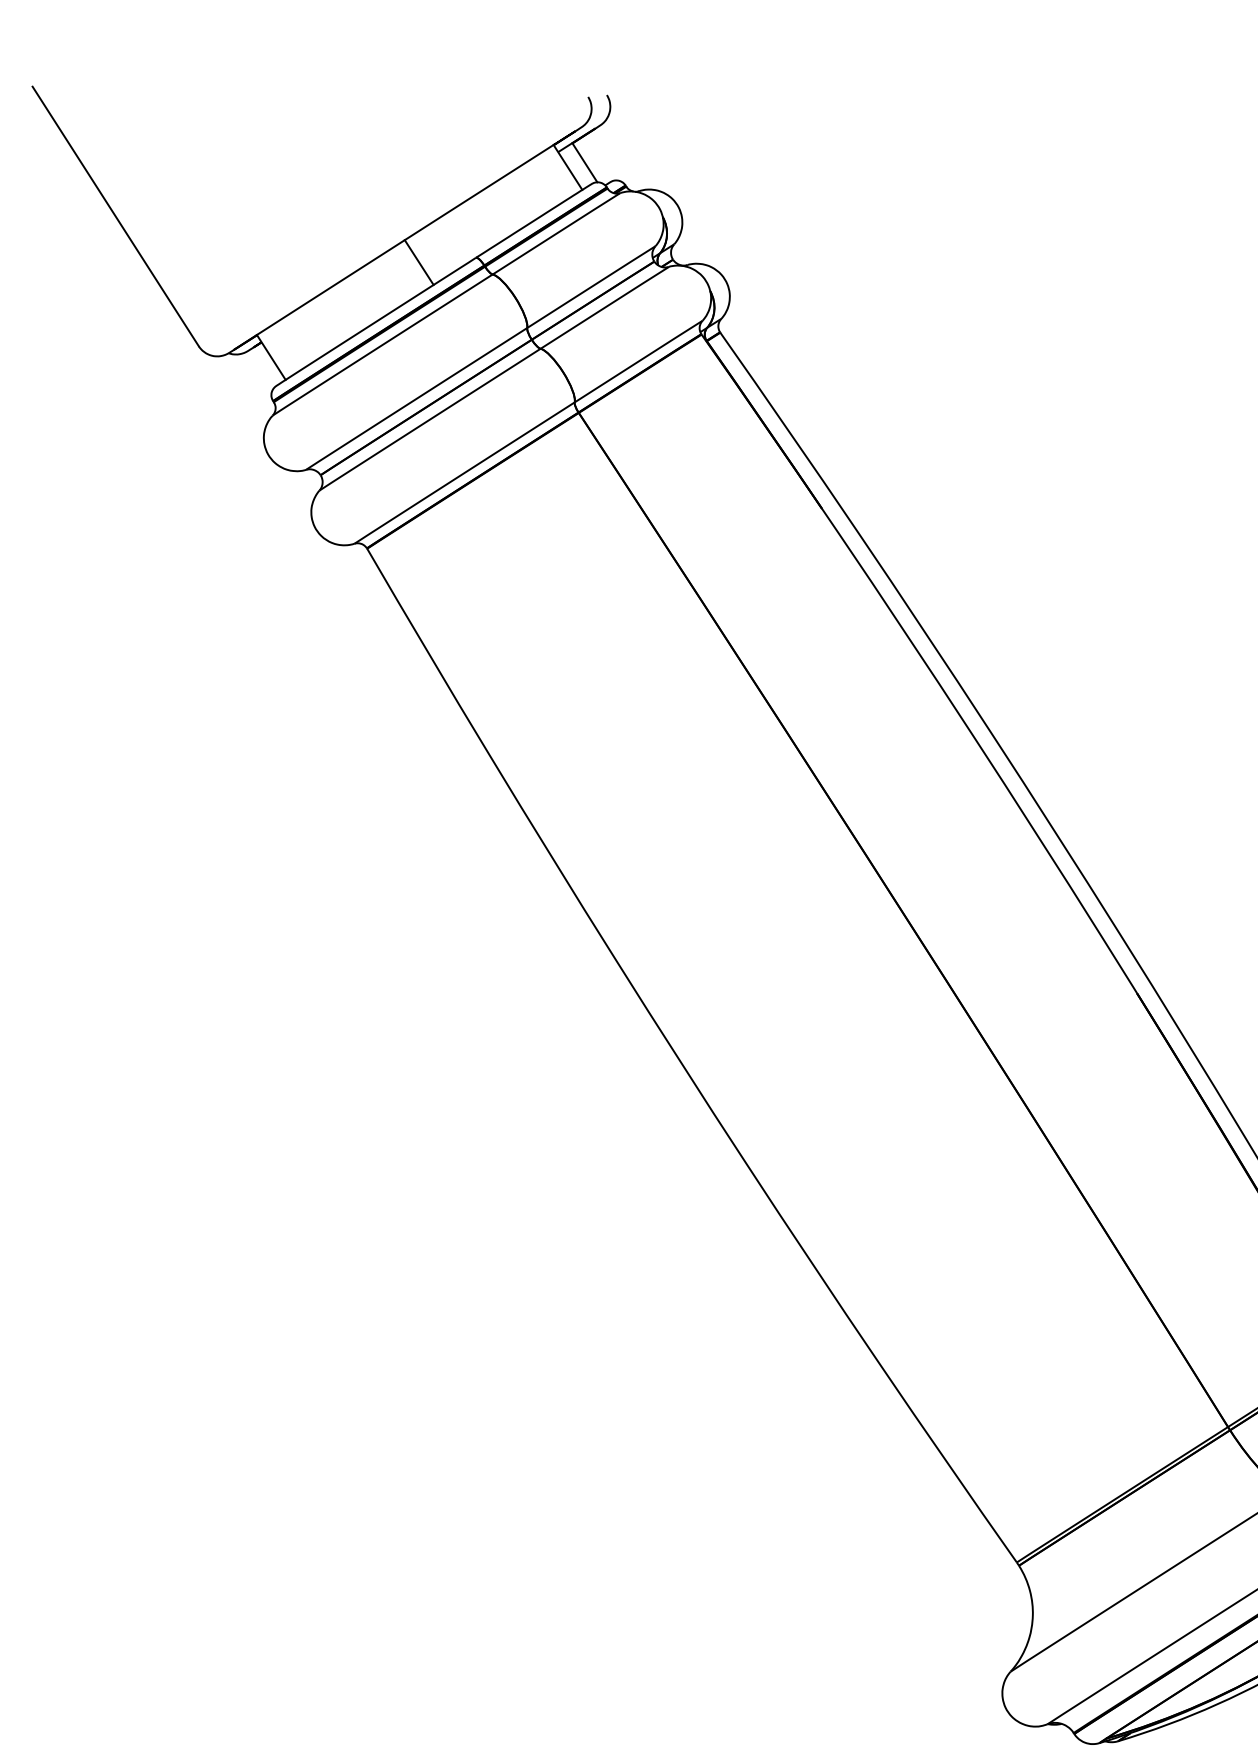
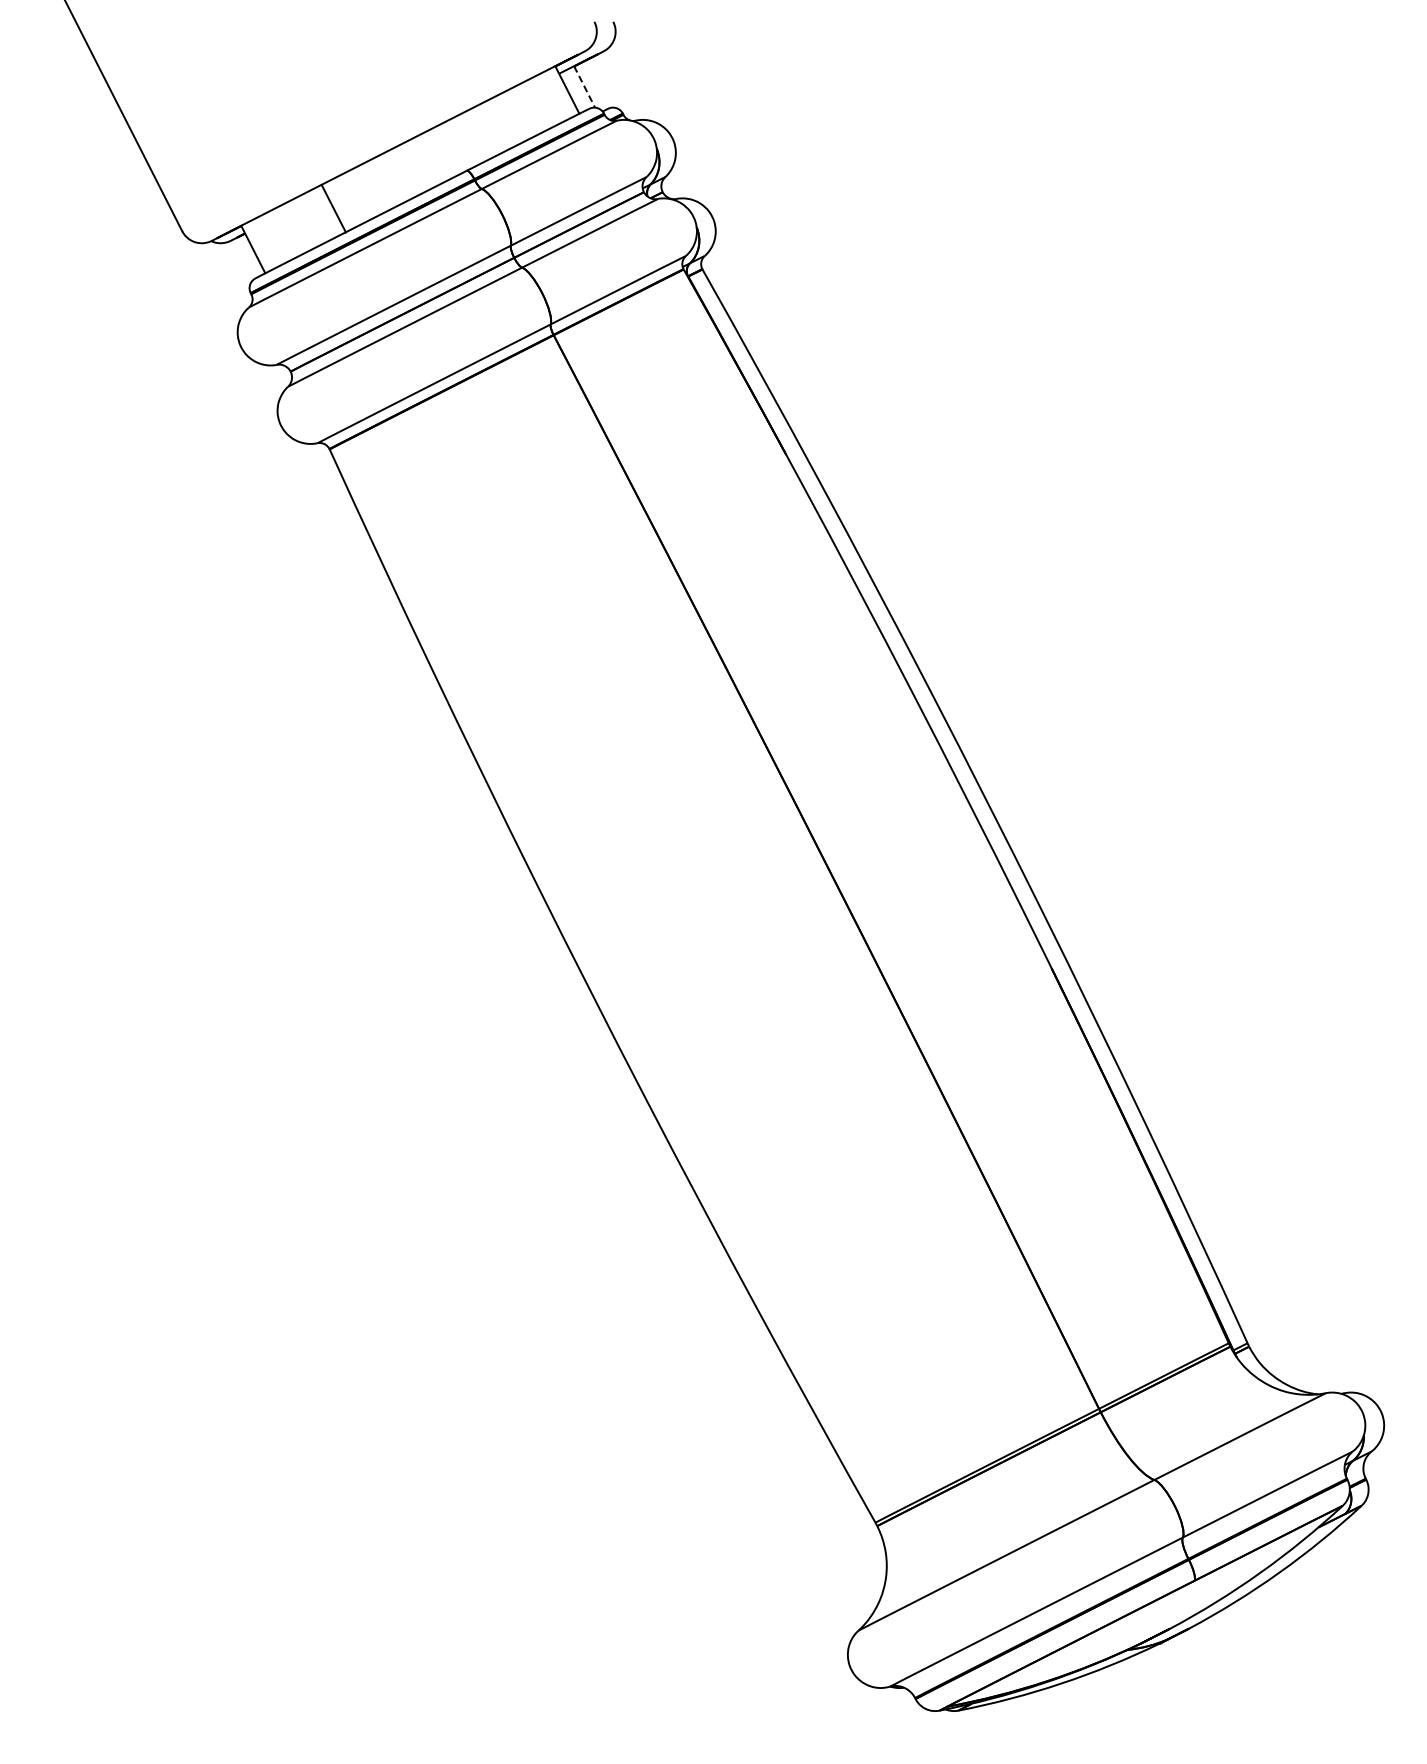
line: (584, 163) -> (584, 87), solid -> dashed
line: (418, 262) -> (333, 208), moved

